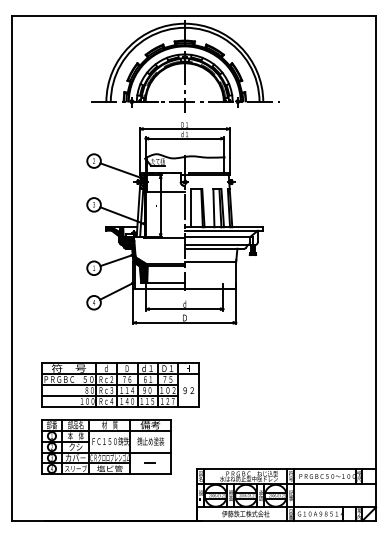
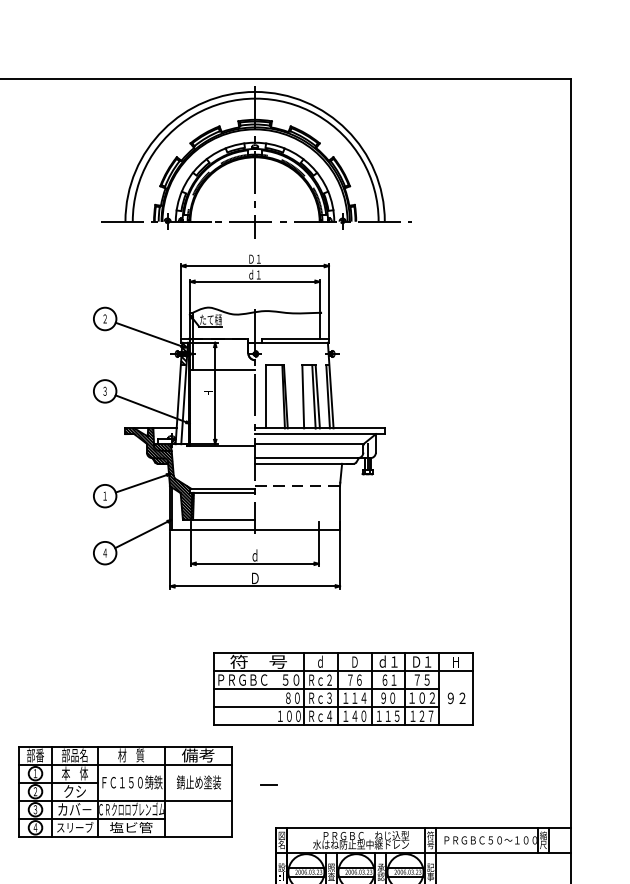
line: (210, 262) -> (297, 486), solid -> dashed
part: (120, 384) -> (343, 688), moved
line: (149, 462) -> (267, 784), moved

